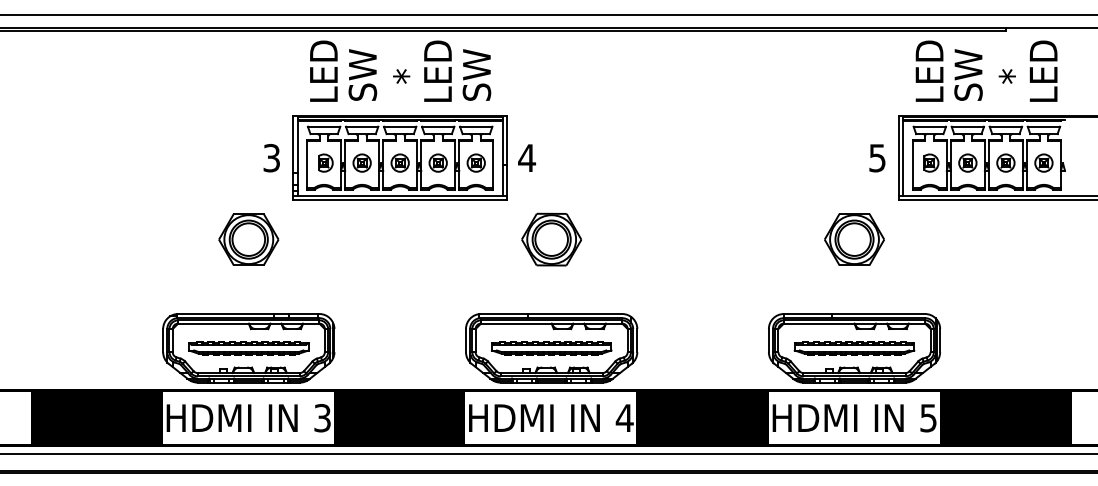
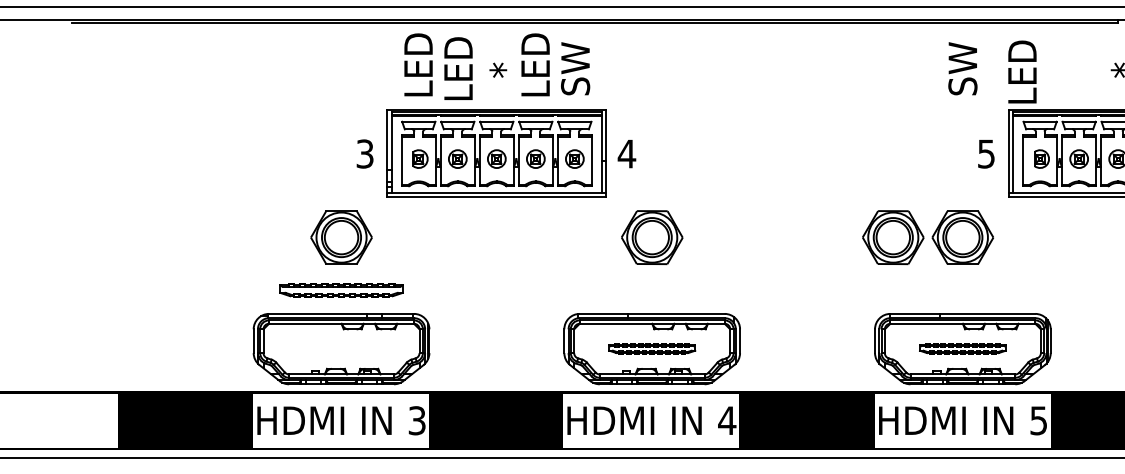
text: (929, 70) -> (1022, 71), moved
text: (362, 74) -> (458, 68), SW -> LED
text: (968, 74) -> (962, 68), moved
part: (786, 239) -> (893, 237), added
part: (248, 348) -> (341, 290), moved
part: (551, 348) -> (652, 349), size x0.7
part: (854, 348) -> (962, 349), size x0.7

